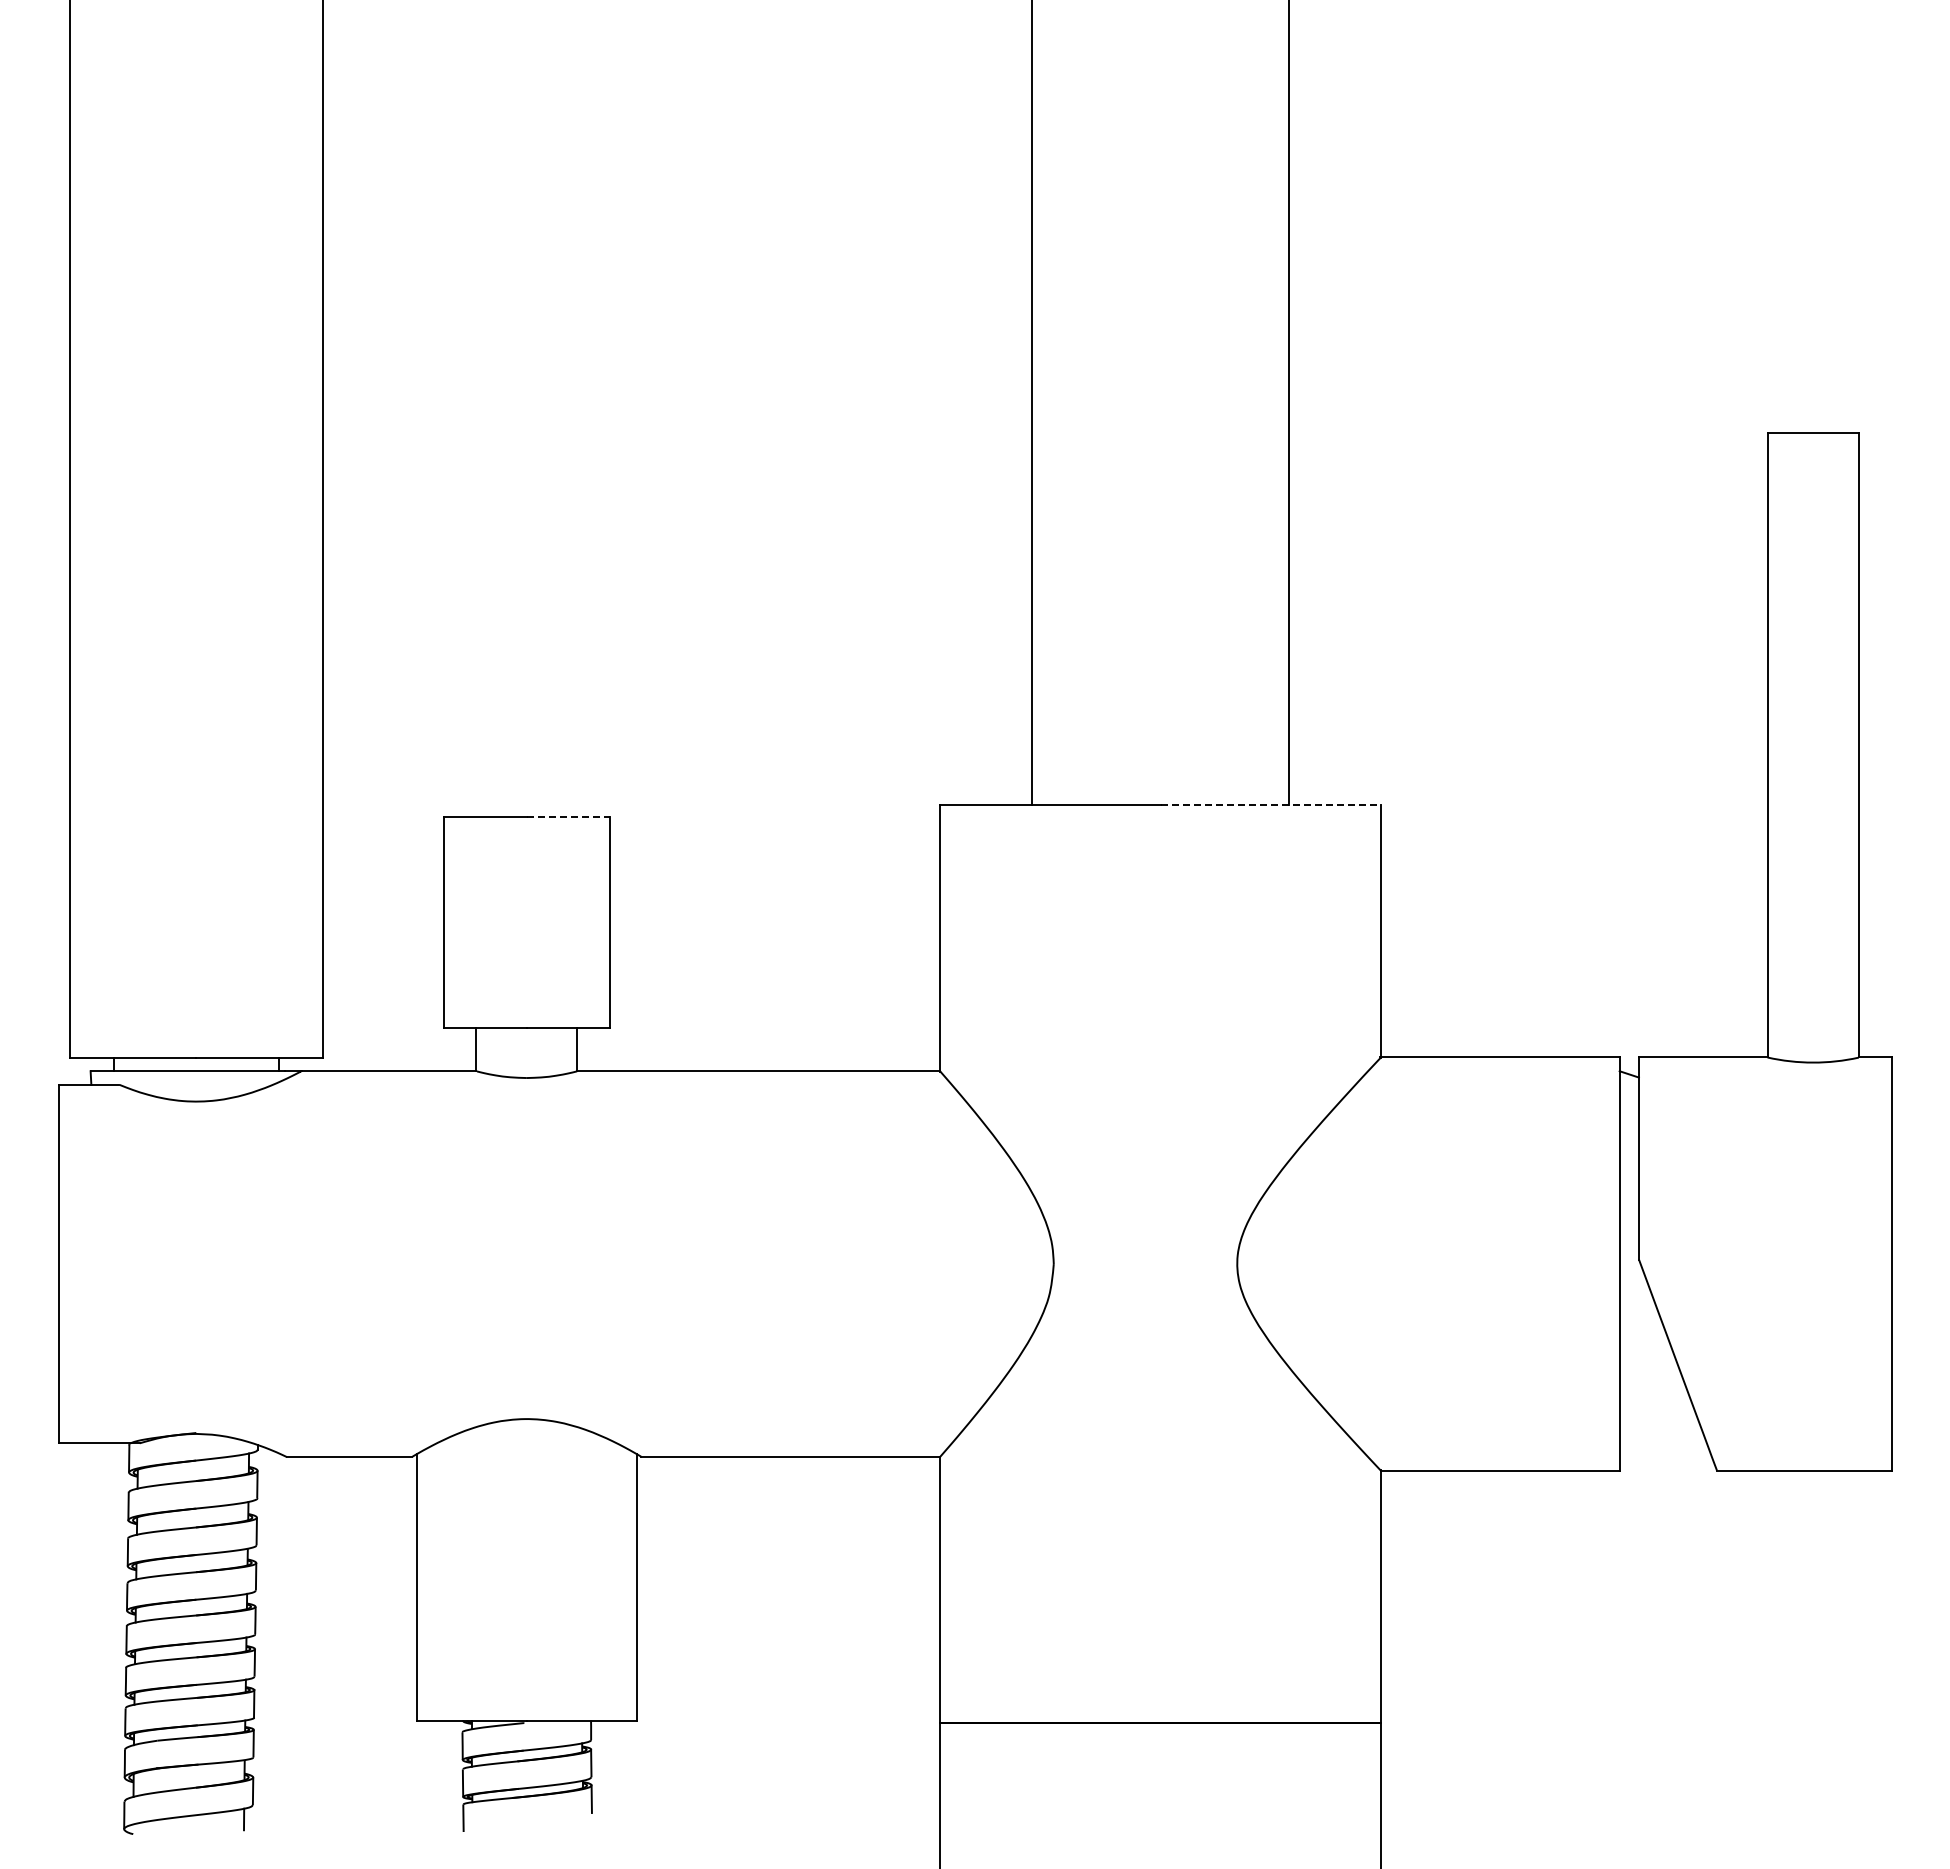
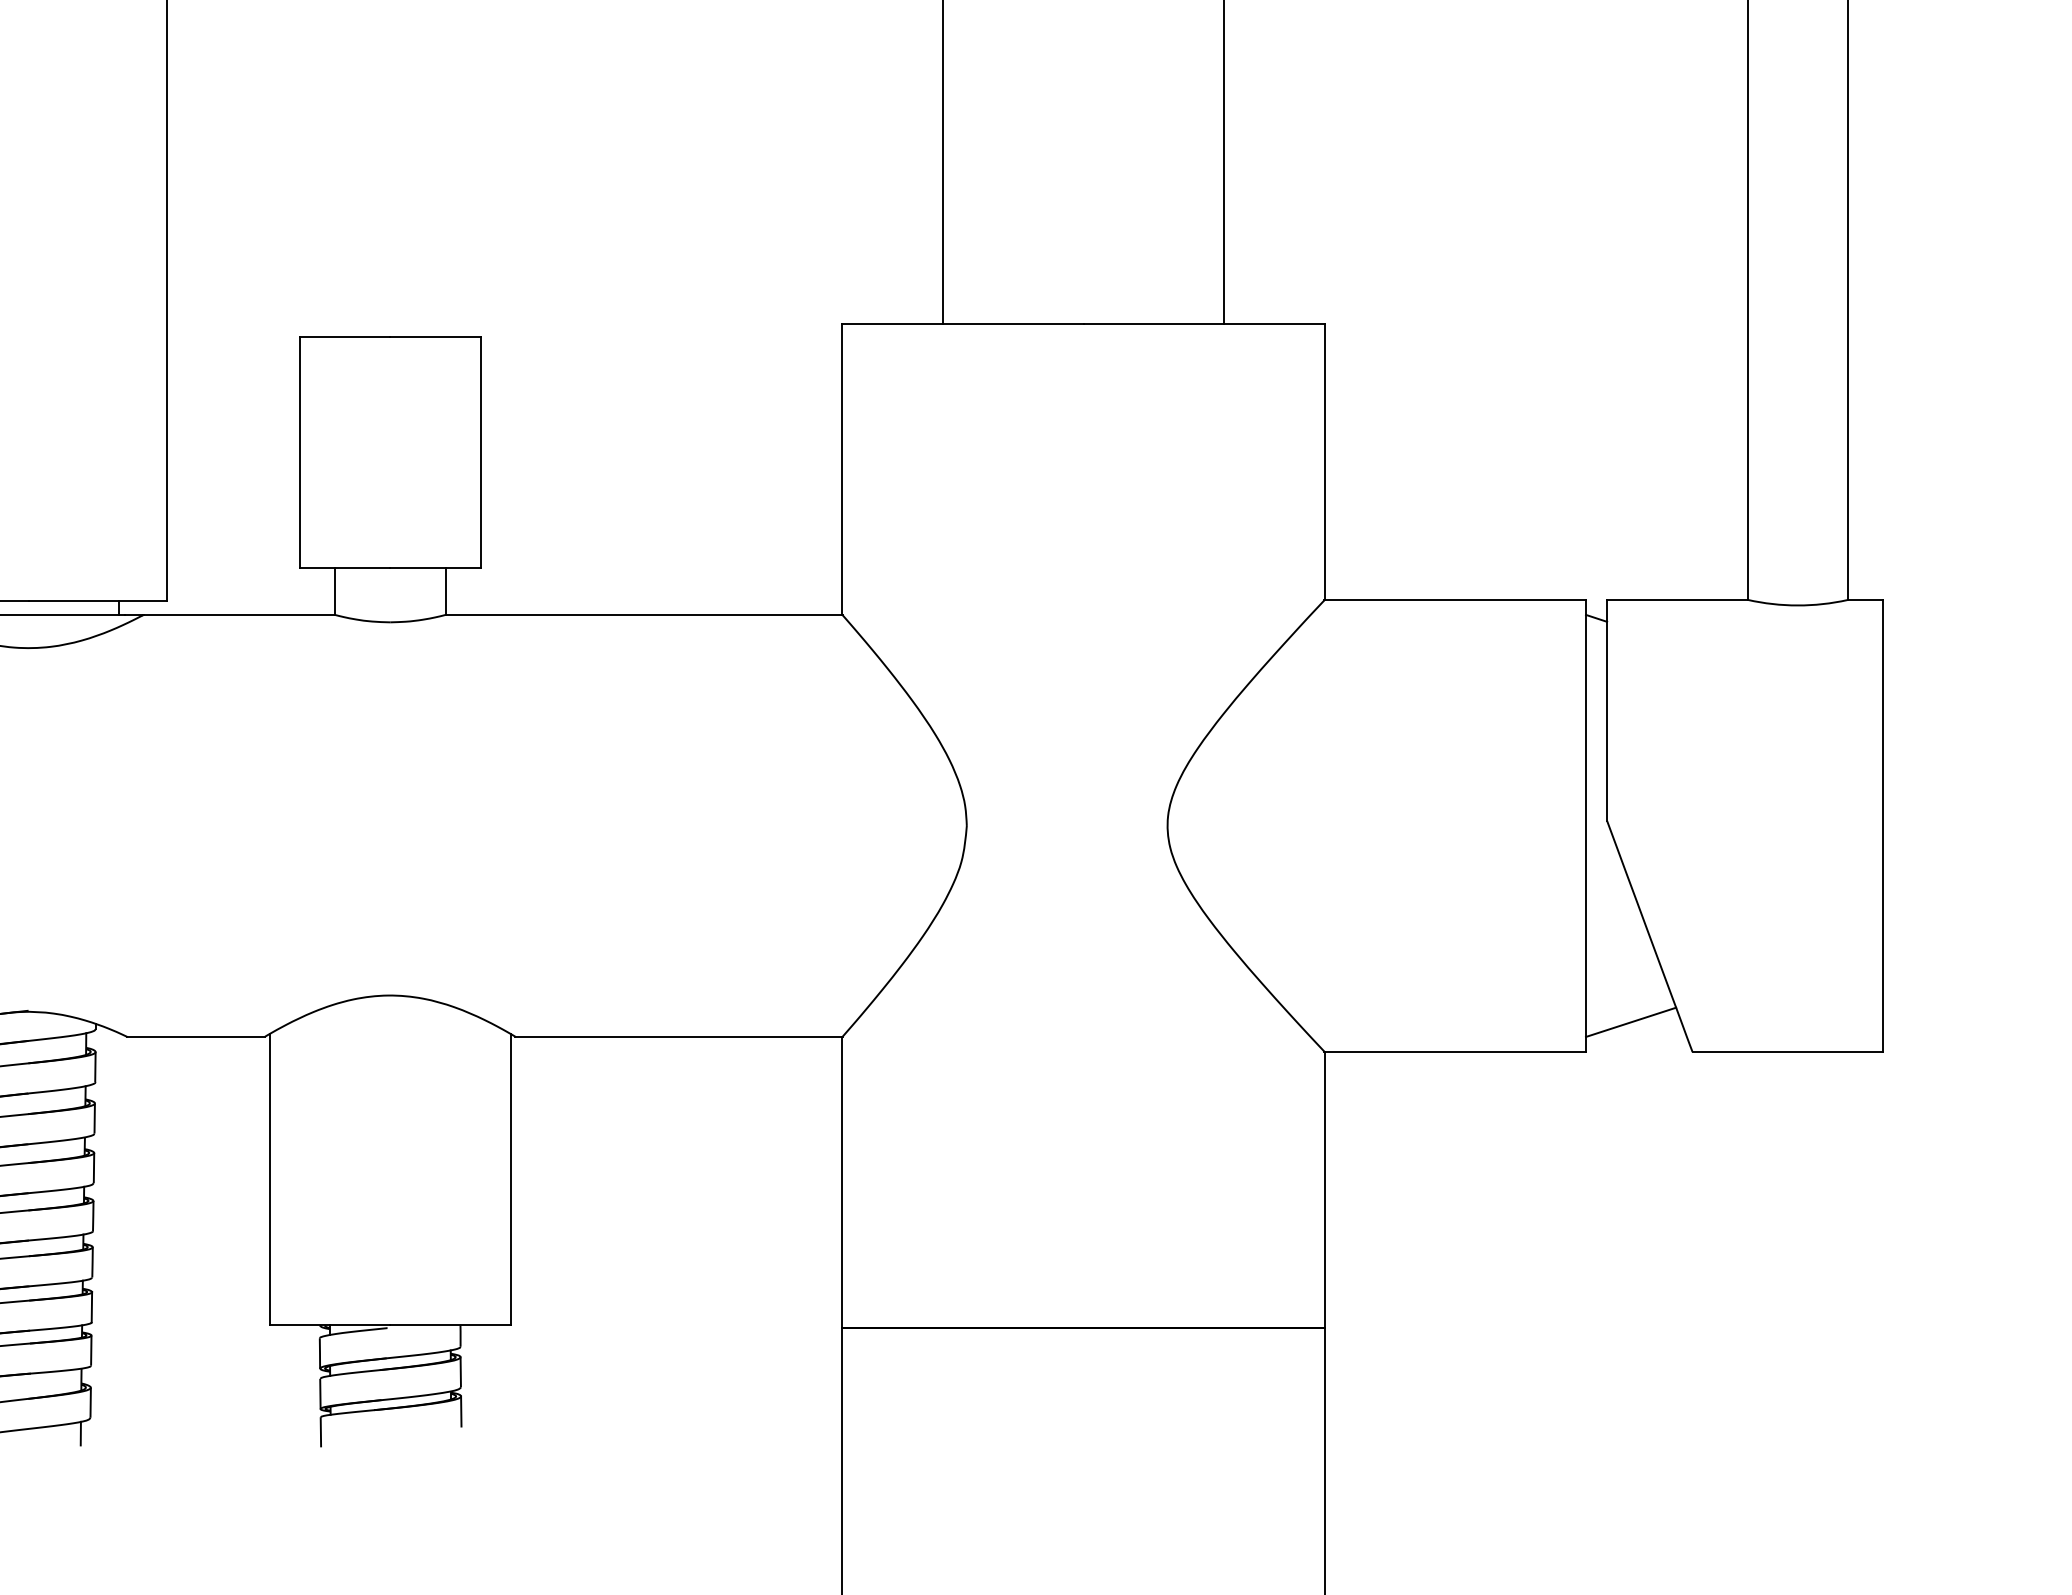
line: (1271, 804) -> (1205, 323), dashed -> solid
line: (568, 816) -> (435, 336), dashed -> solid
line: (1660, 1443) -> (1630, 1022), added

